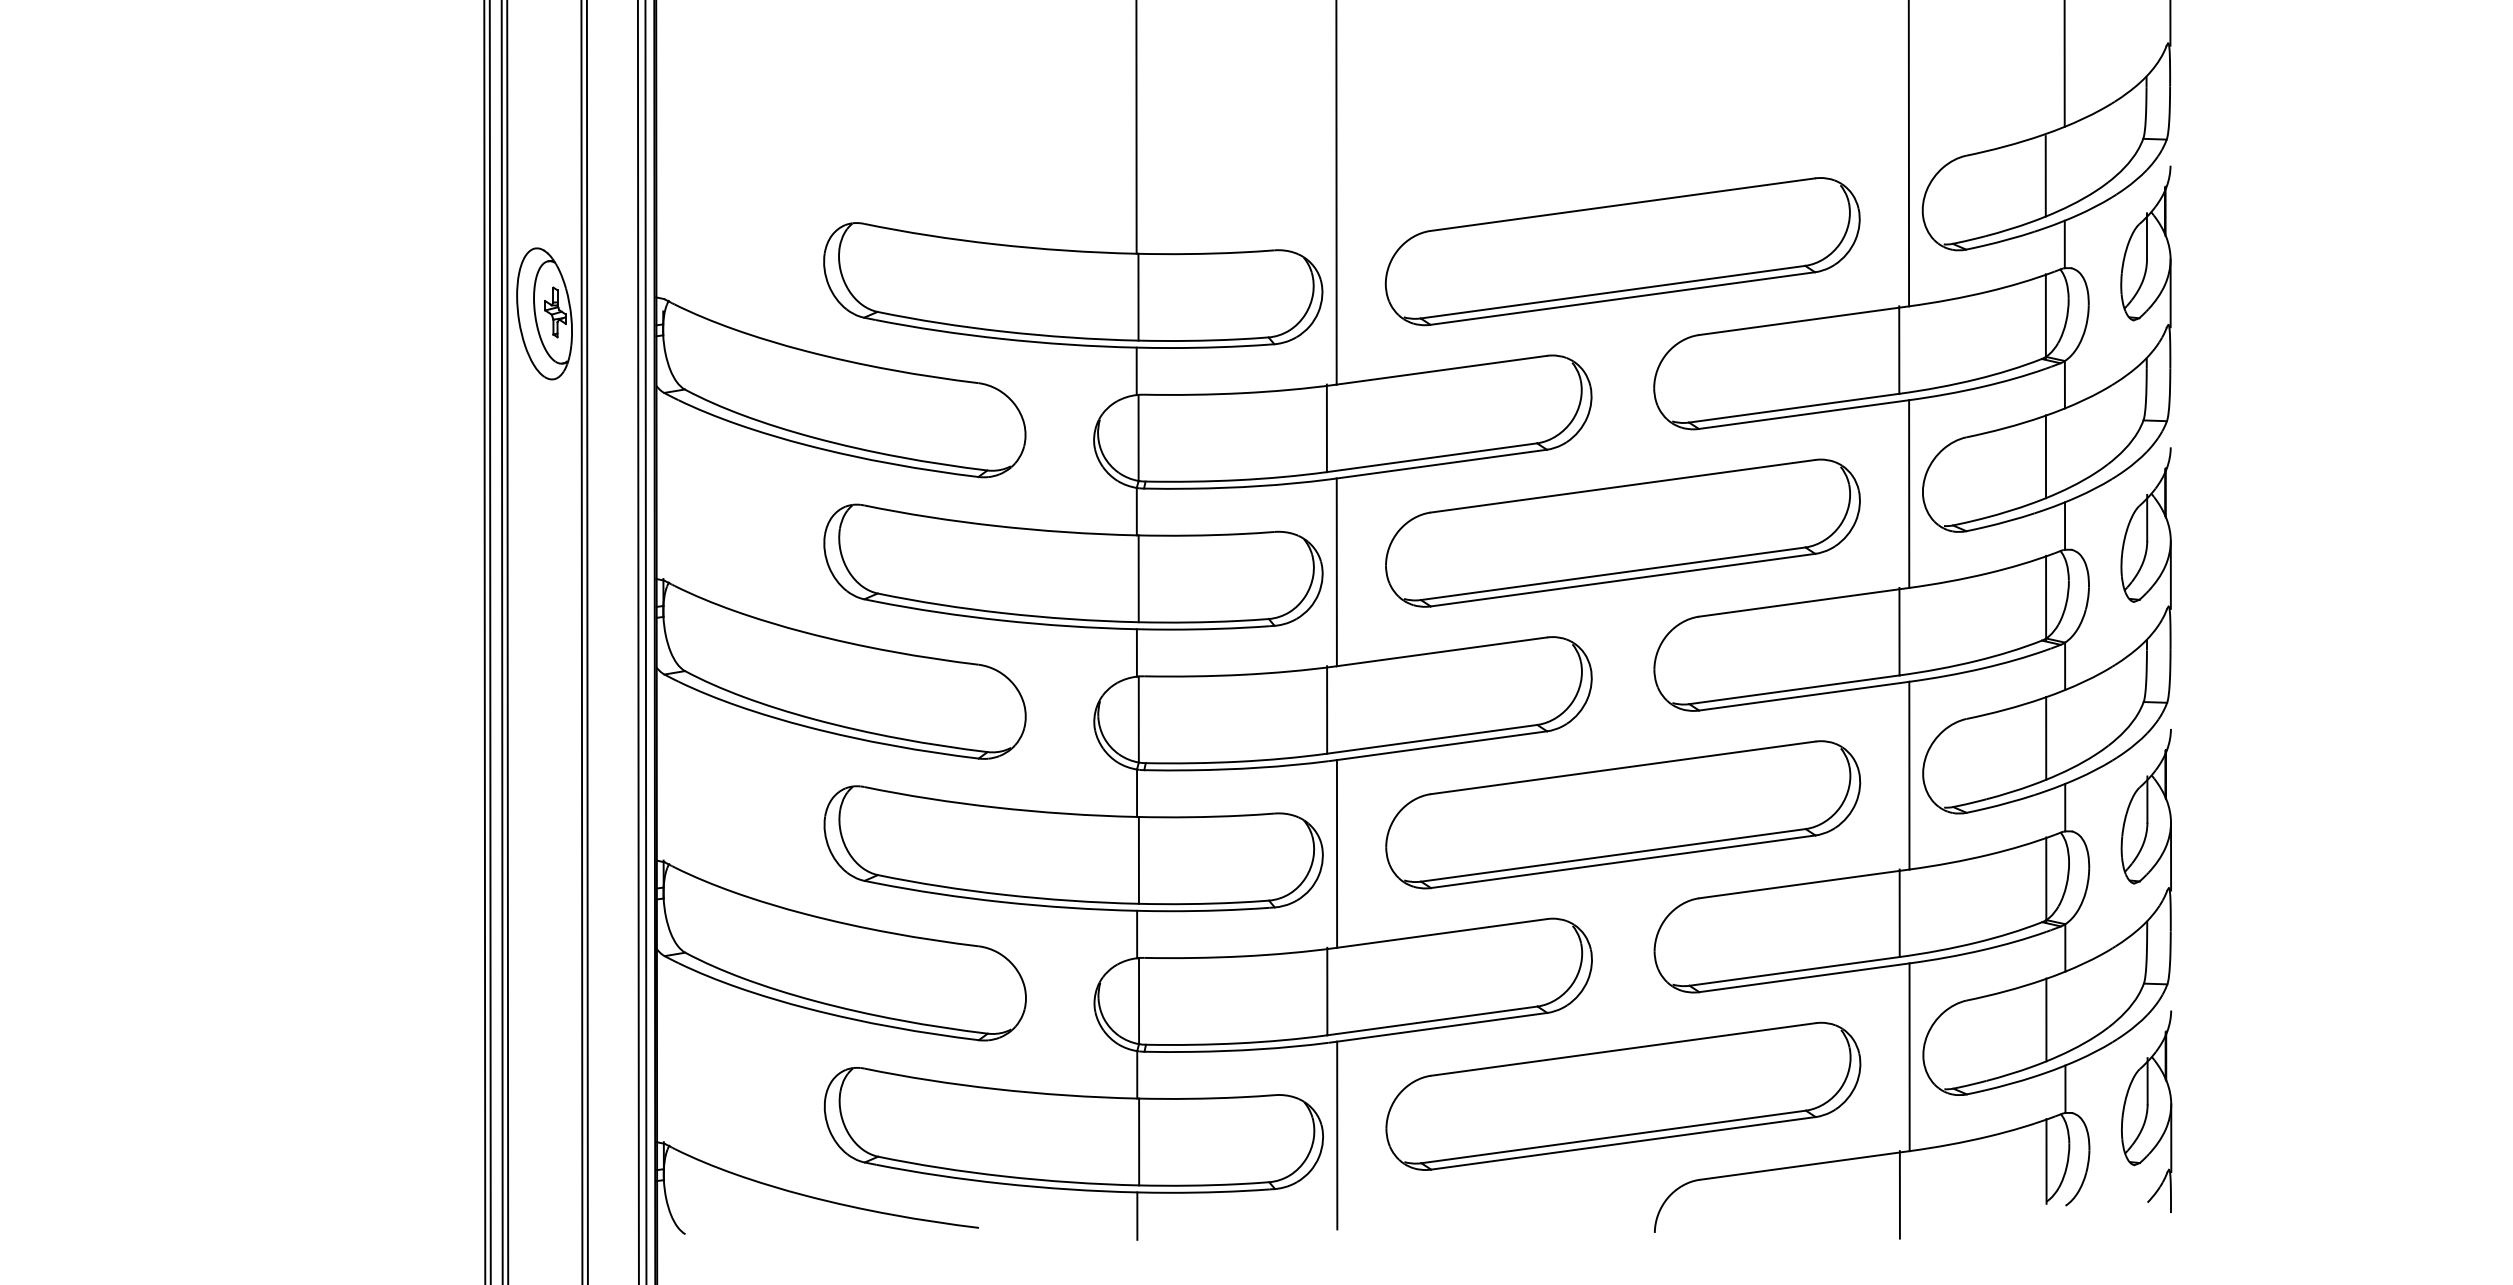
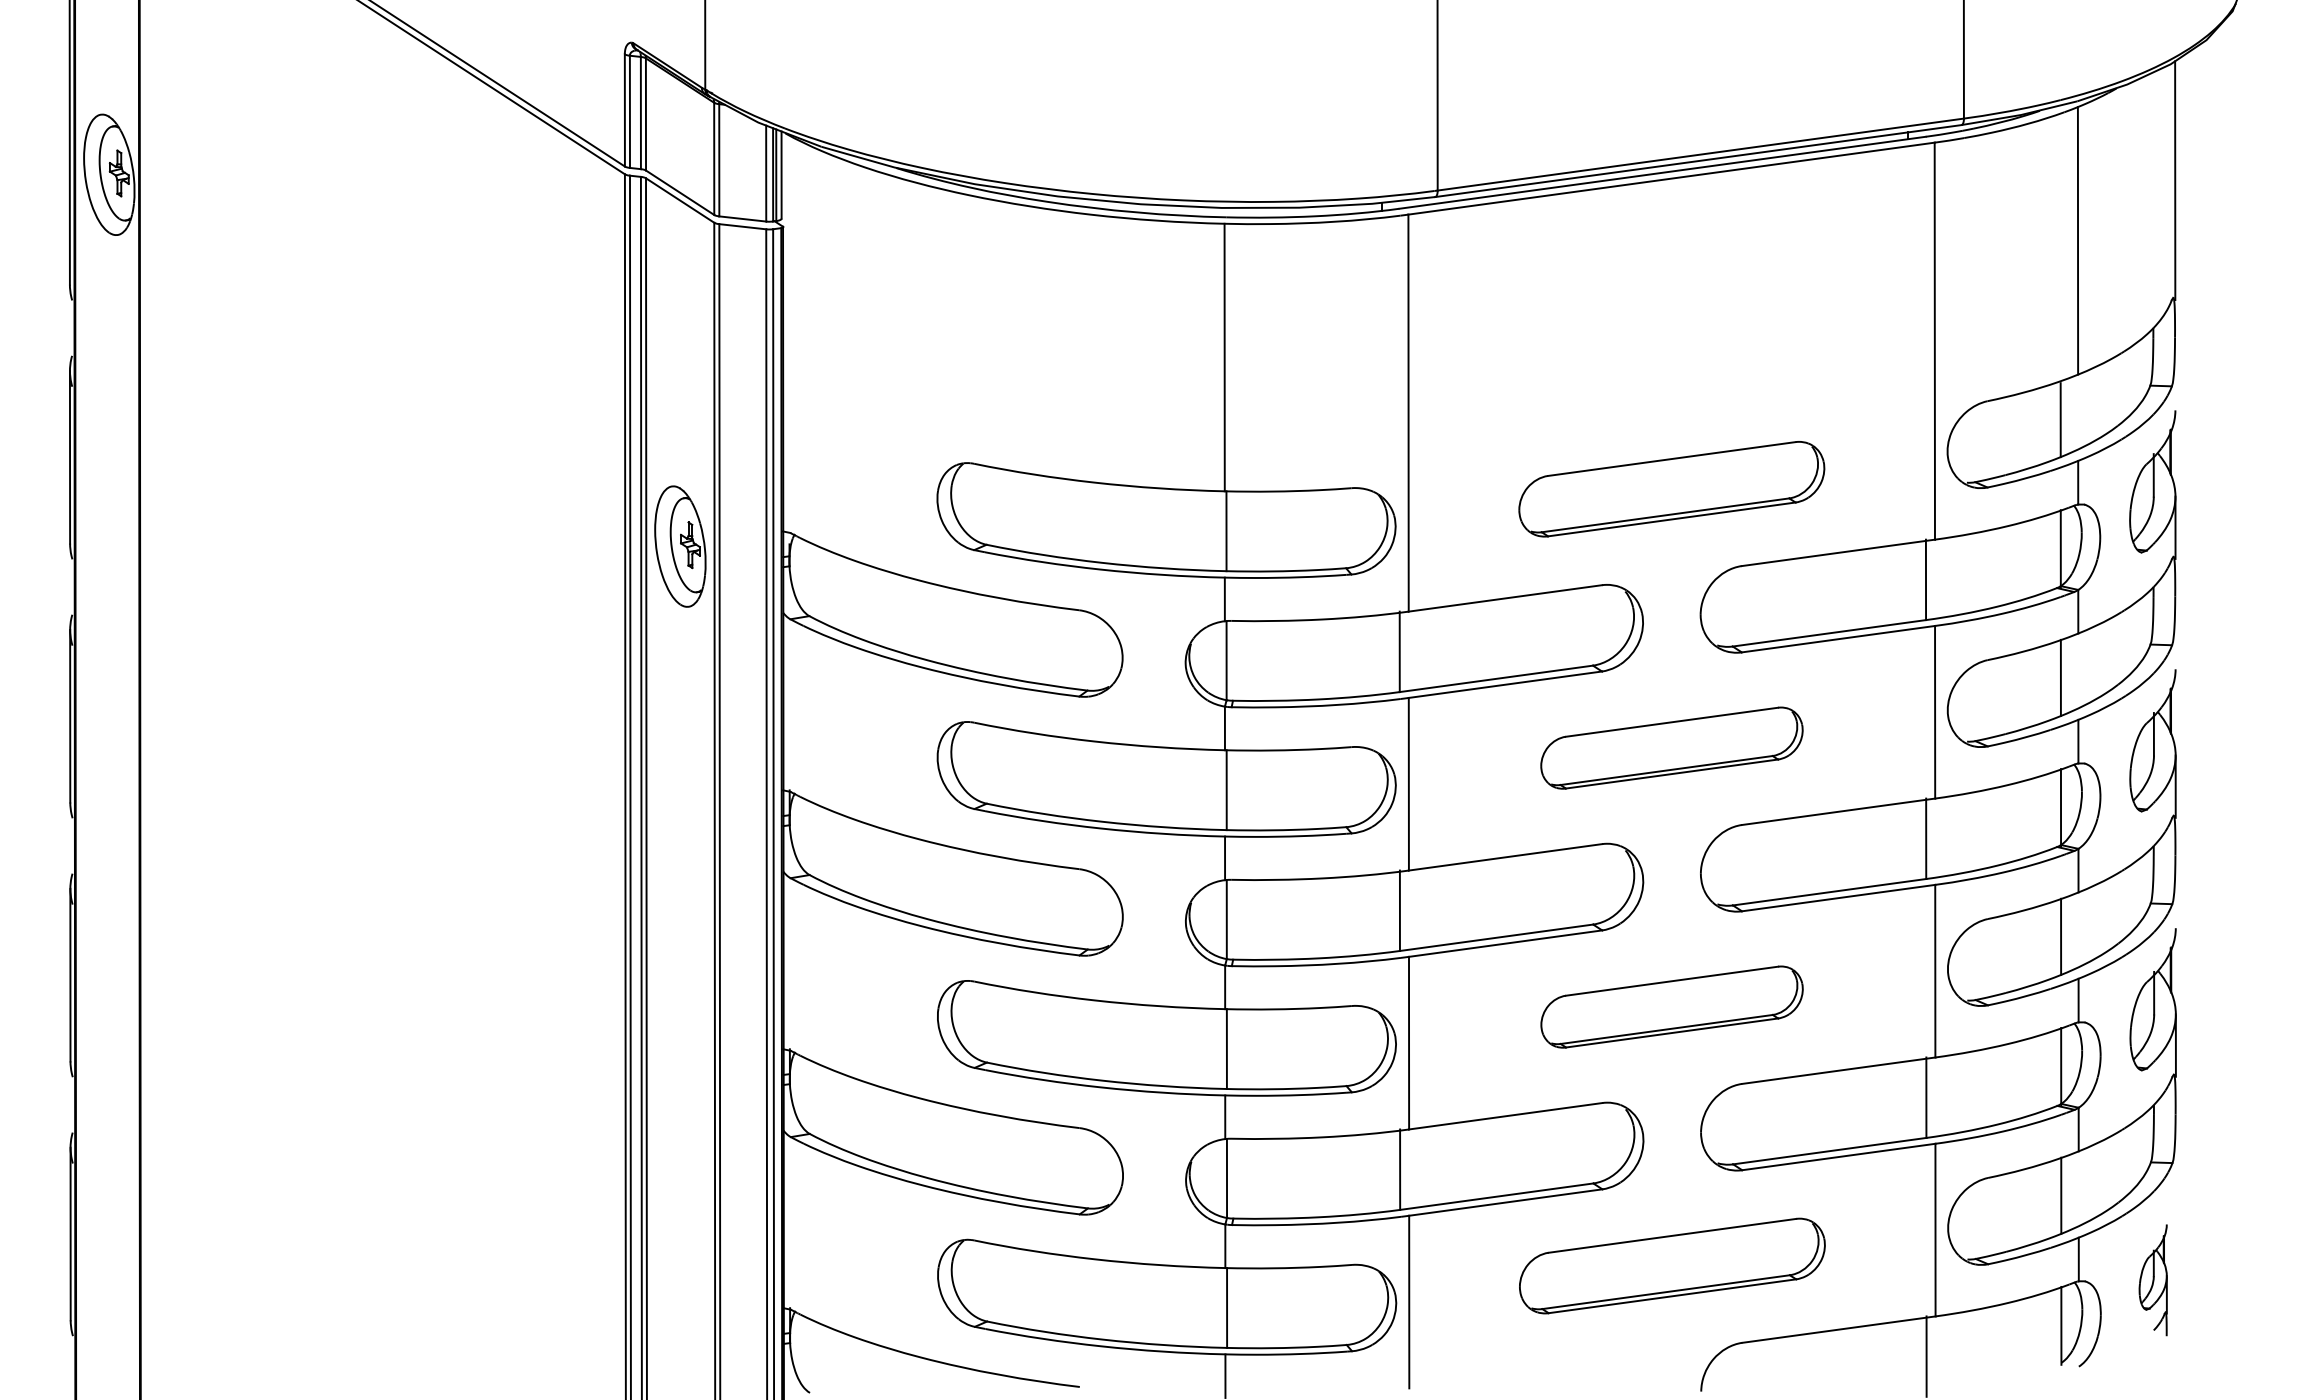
part: (1622, 250) -> (1671, 488), size x0.7
part: (1622, 532) -> (1671, 747), size x0.6
part: (1622, 814) -> (1671, 1006), size x0.6
part: (1623, 1095) -> (1672, 1265), size x0.7
part: (2145, 1112) -> (2152, 1280), size x0.6

